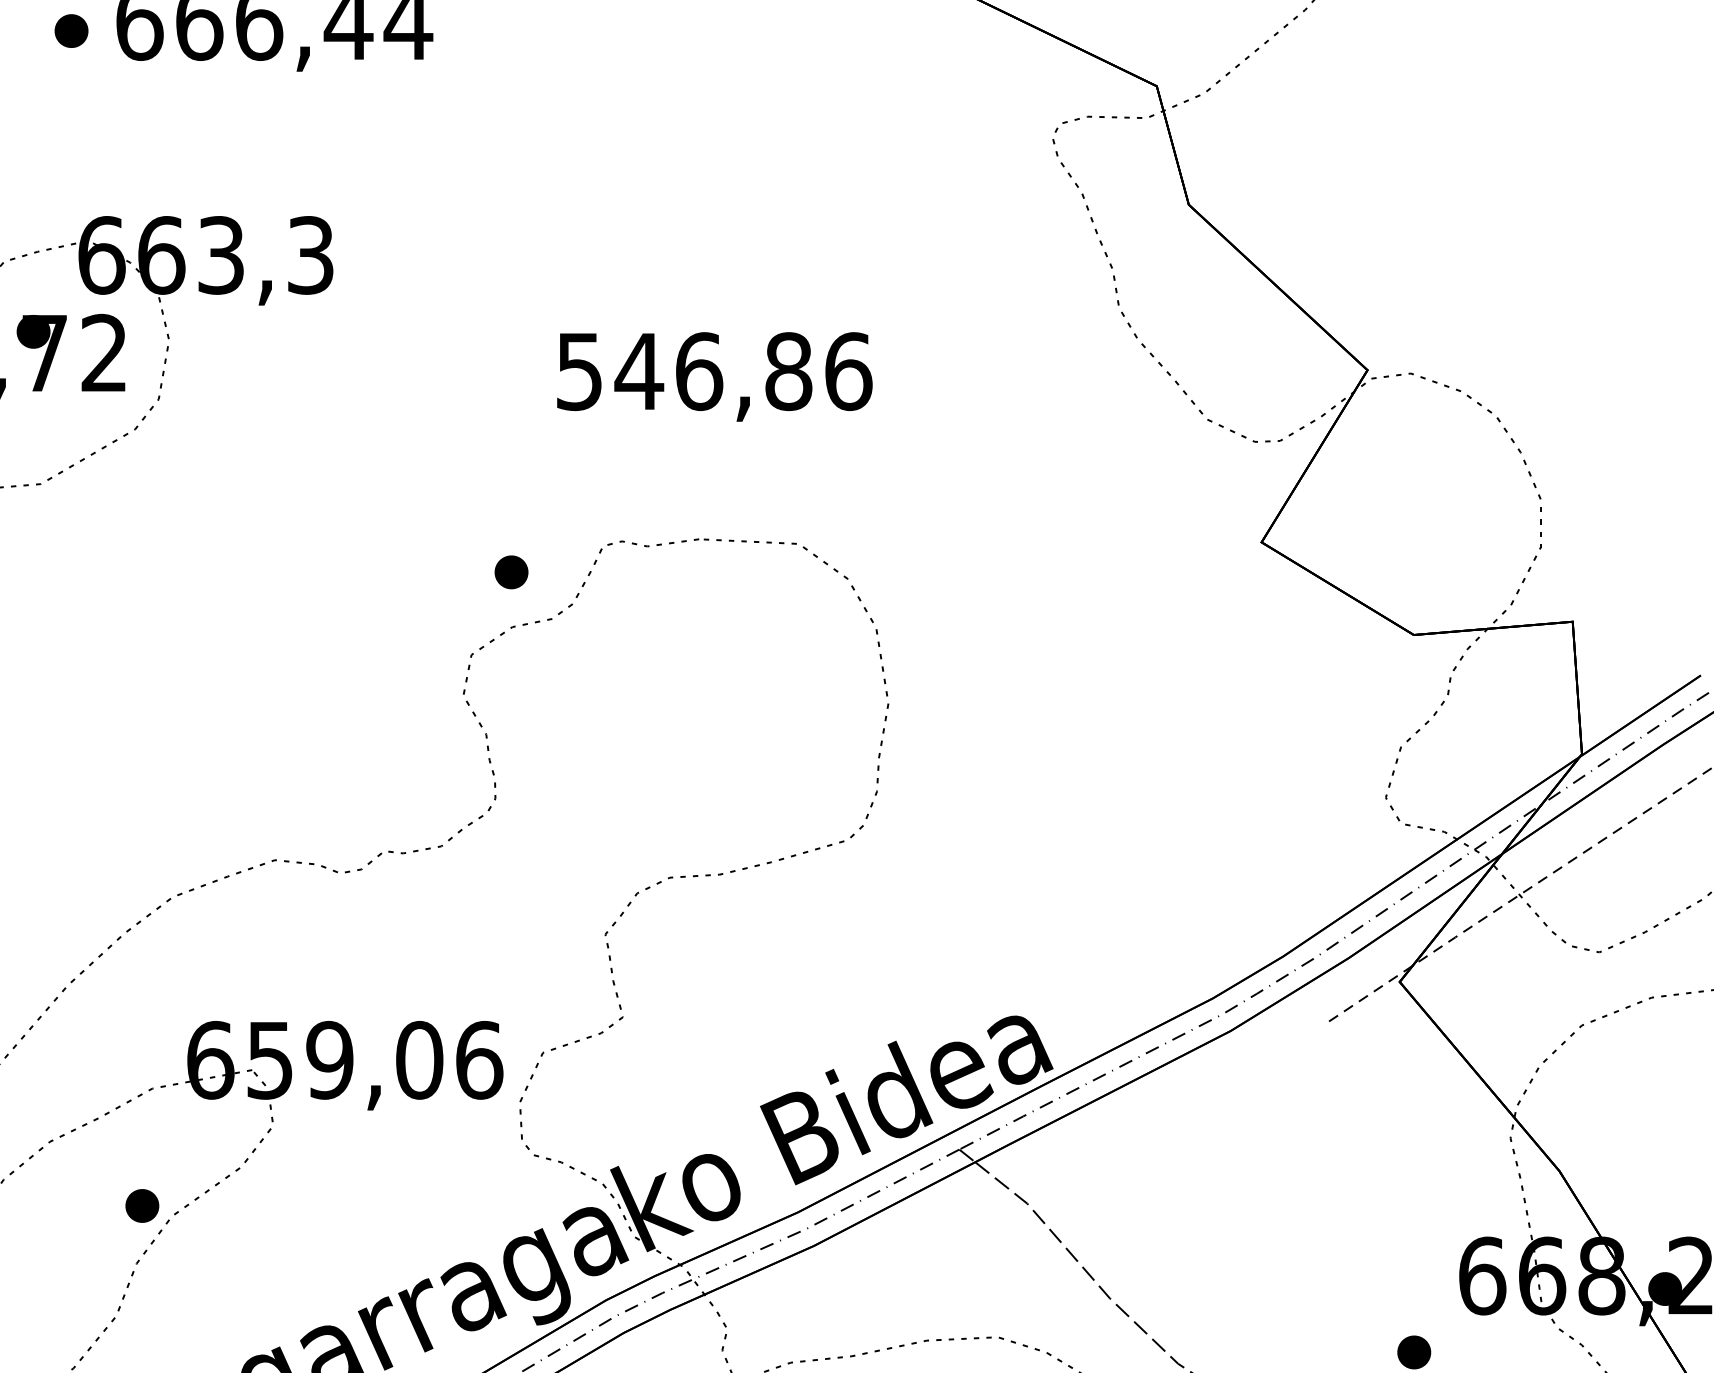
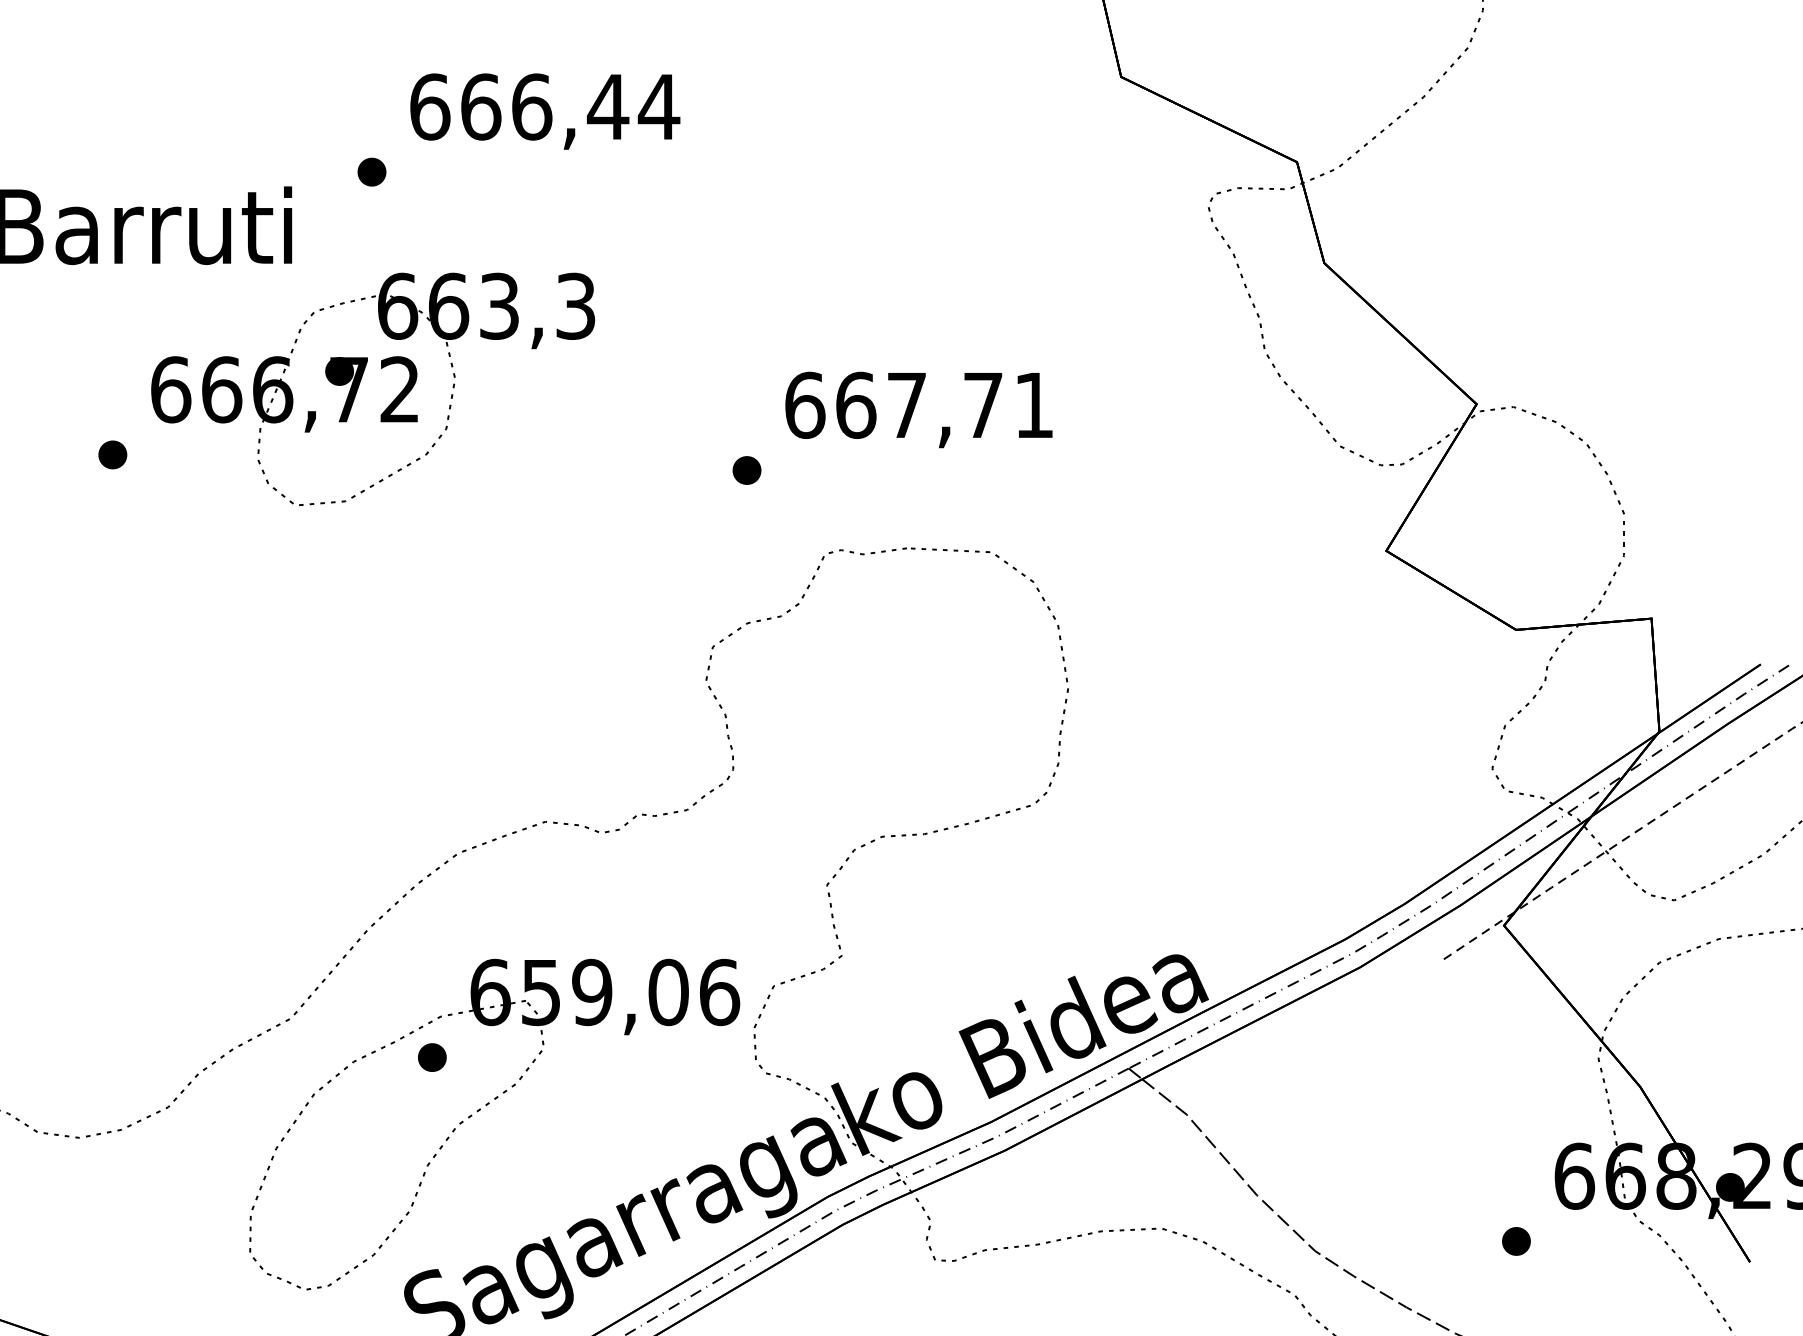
part: (70, 30) -> (371, 171), moved
text: (713, 370) -> (919, 404), 546,86 -> 667,71
part: (510, 572) -> (746, 470), moved
part: (142, 1205) -> (432, 1057), moved

